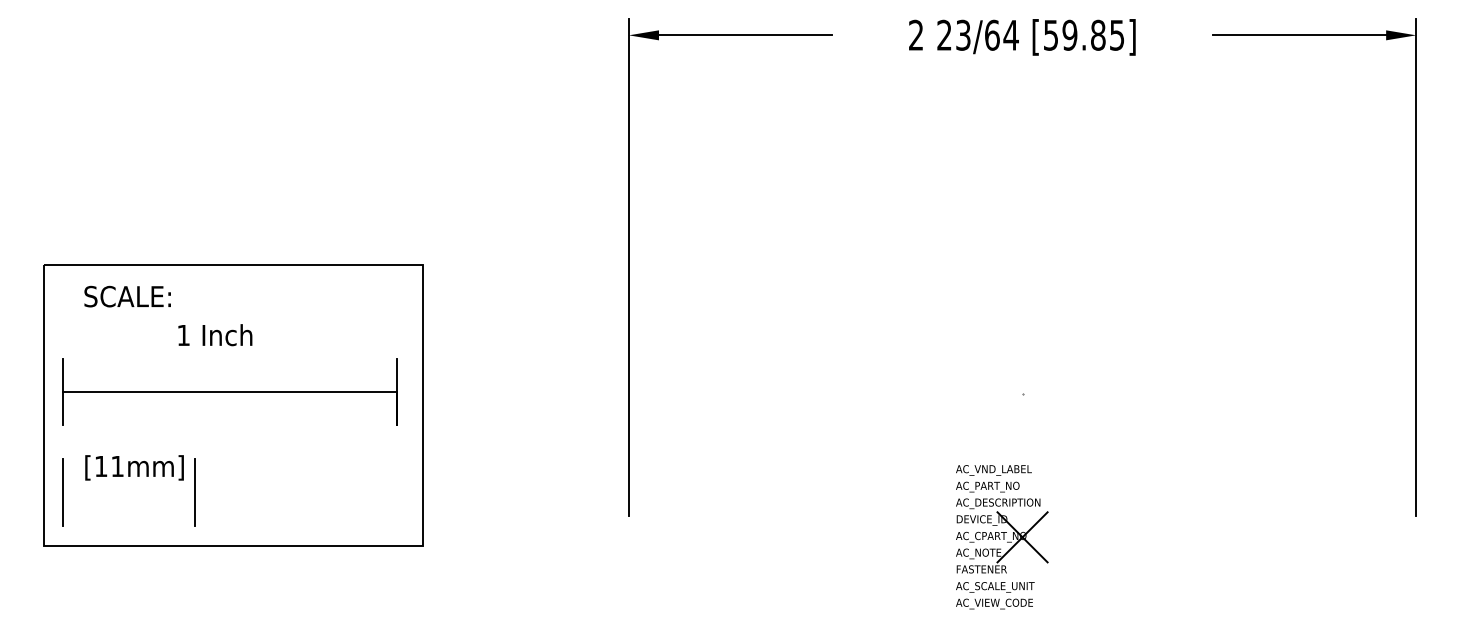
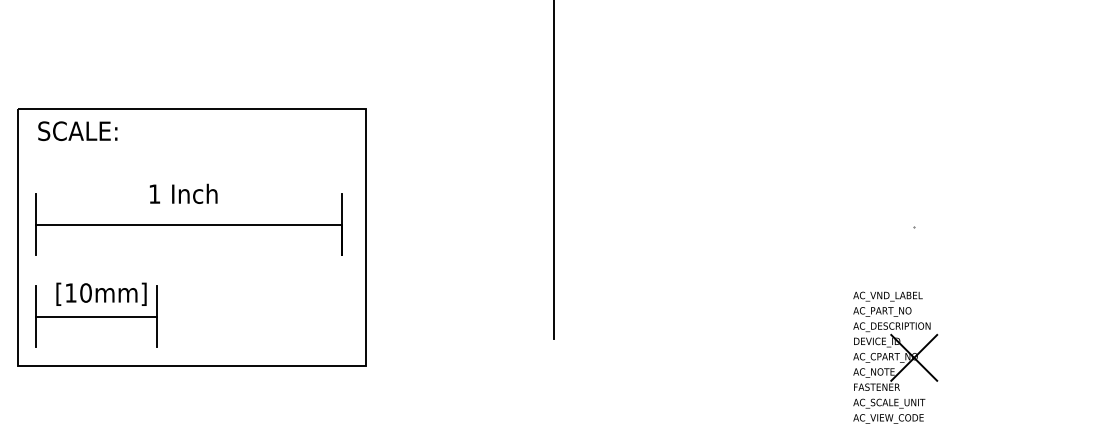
text: (127, 296) -> (77, 131), moved
text: (215, 335) -> (183, 194), moved
text: (117, 466) -> (85, 293), [11mm] -> [10mm]
line: (128, 492) -> (95, 316), added

